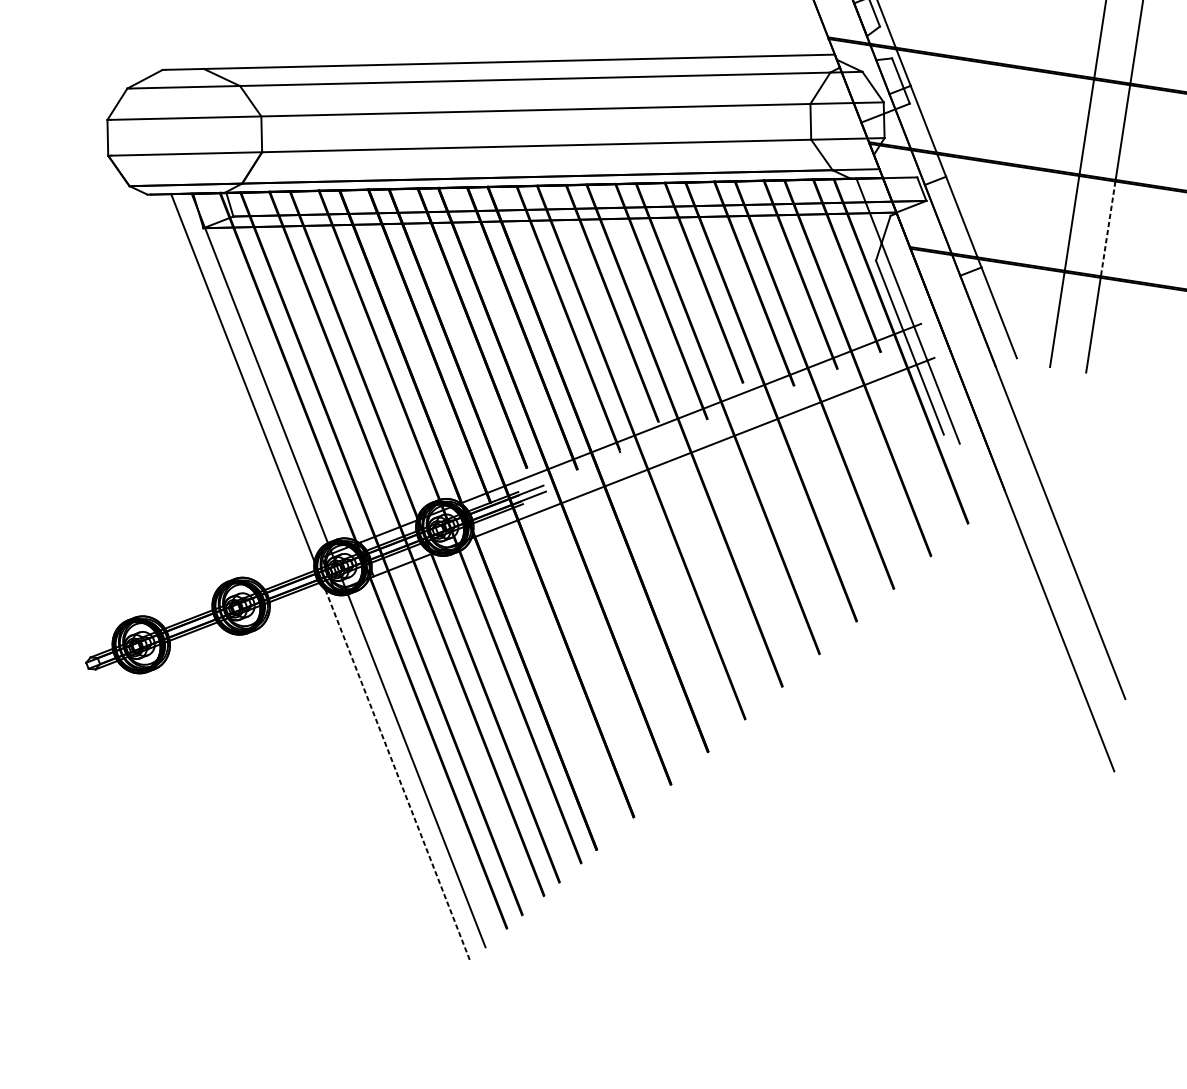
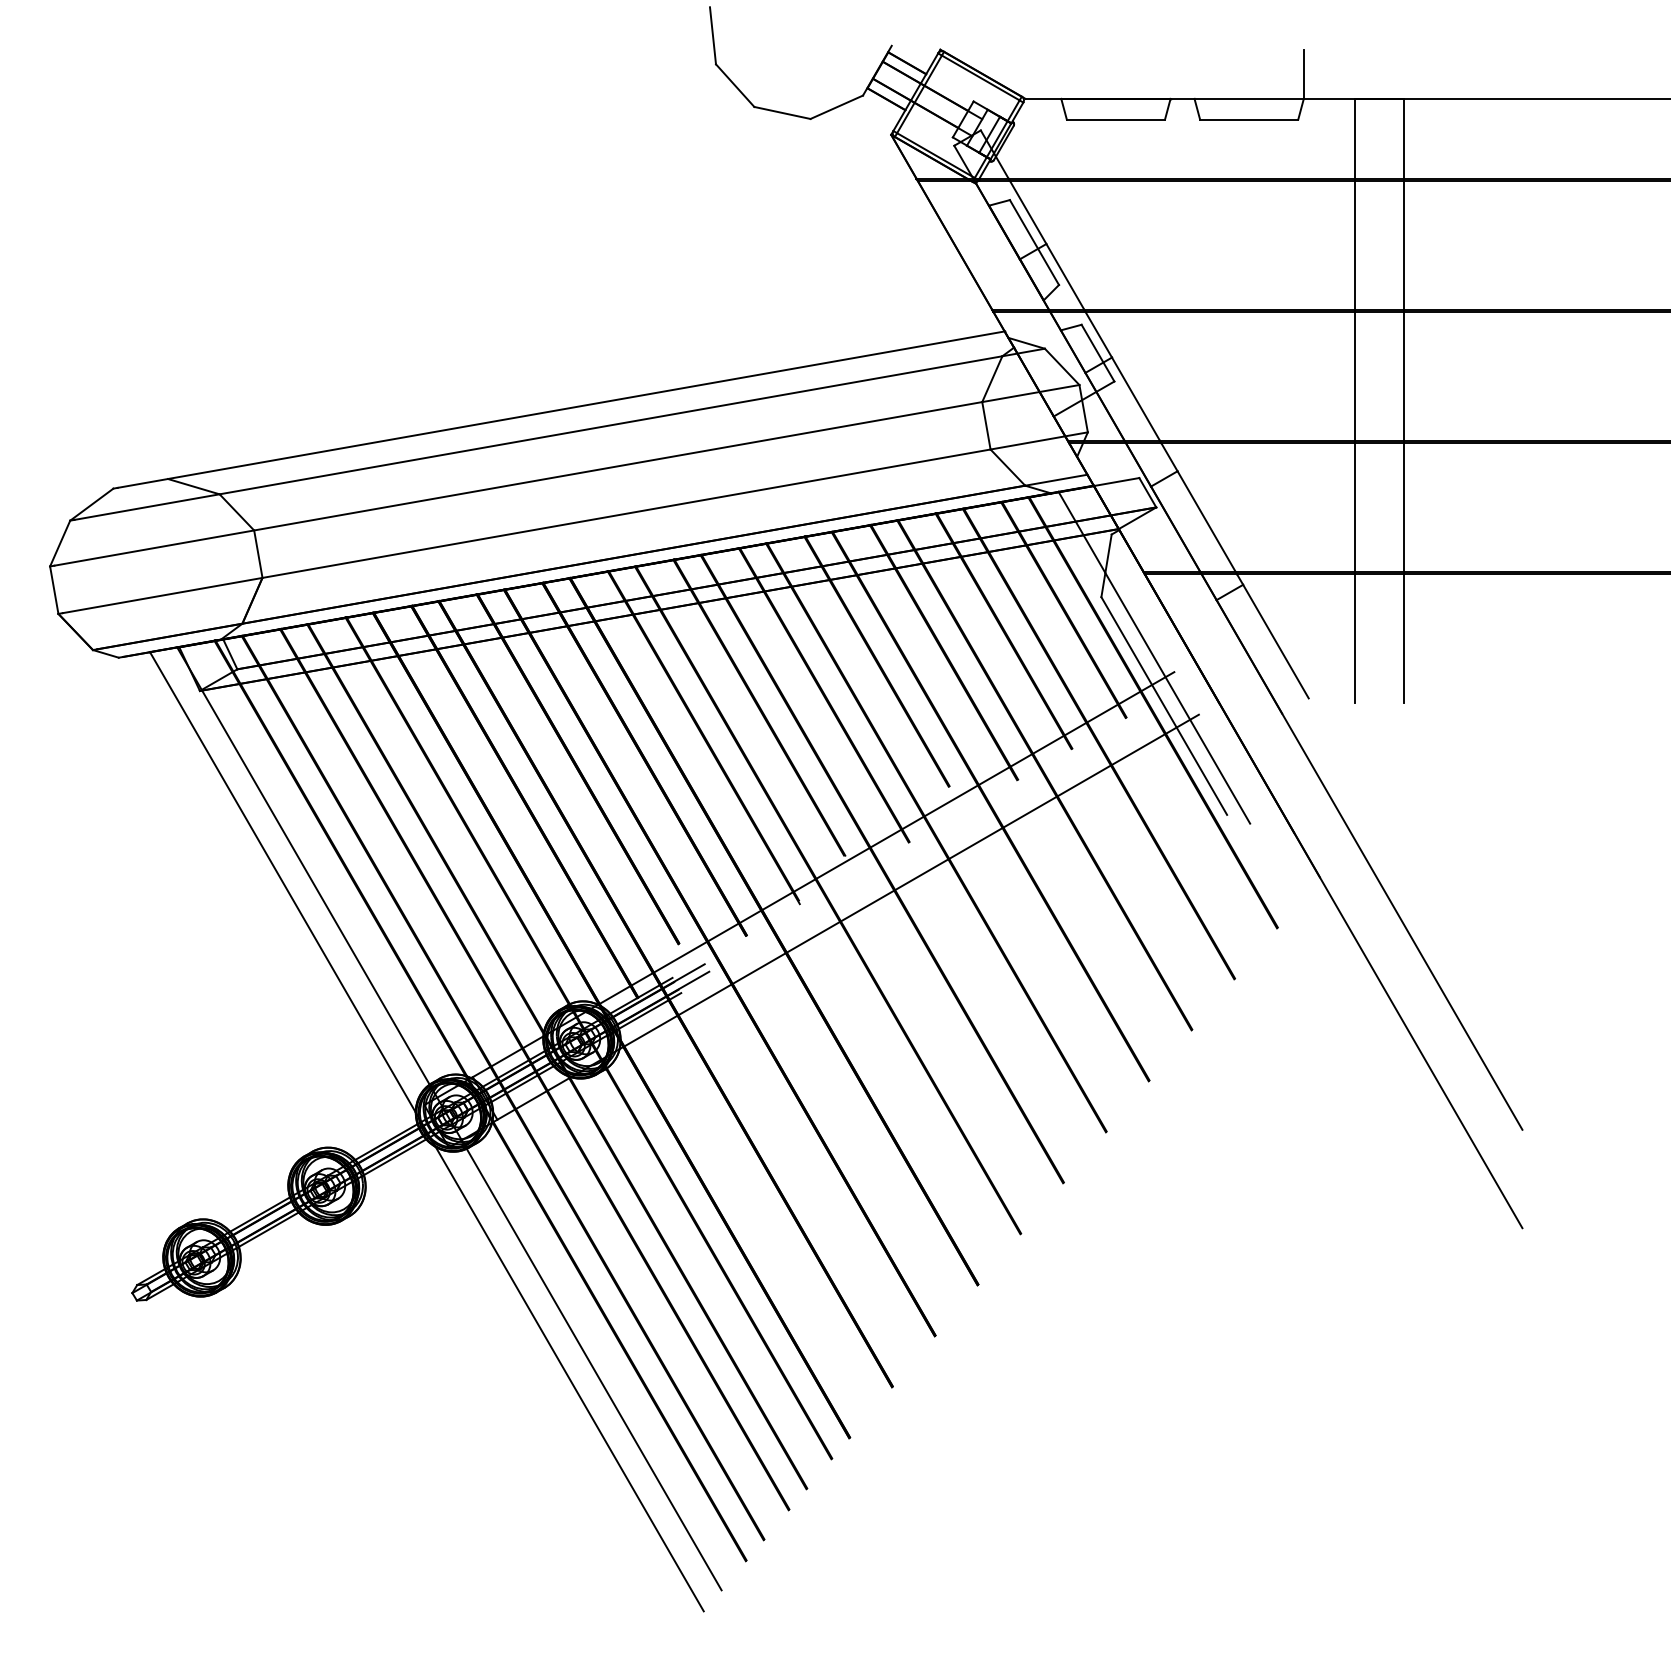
line: (1107, 229) -> (1403, 508), dashed -> solid
line: (398, 775) -> (570, 1379), dashed -> solid

